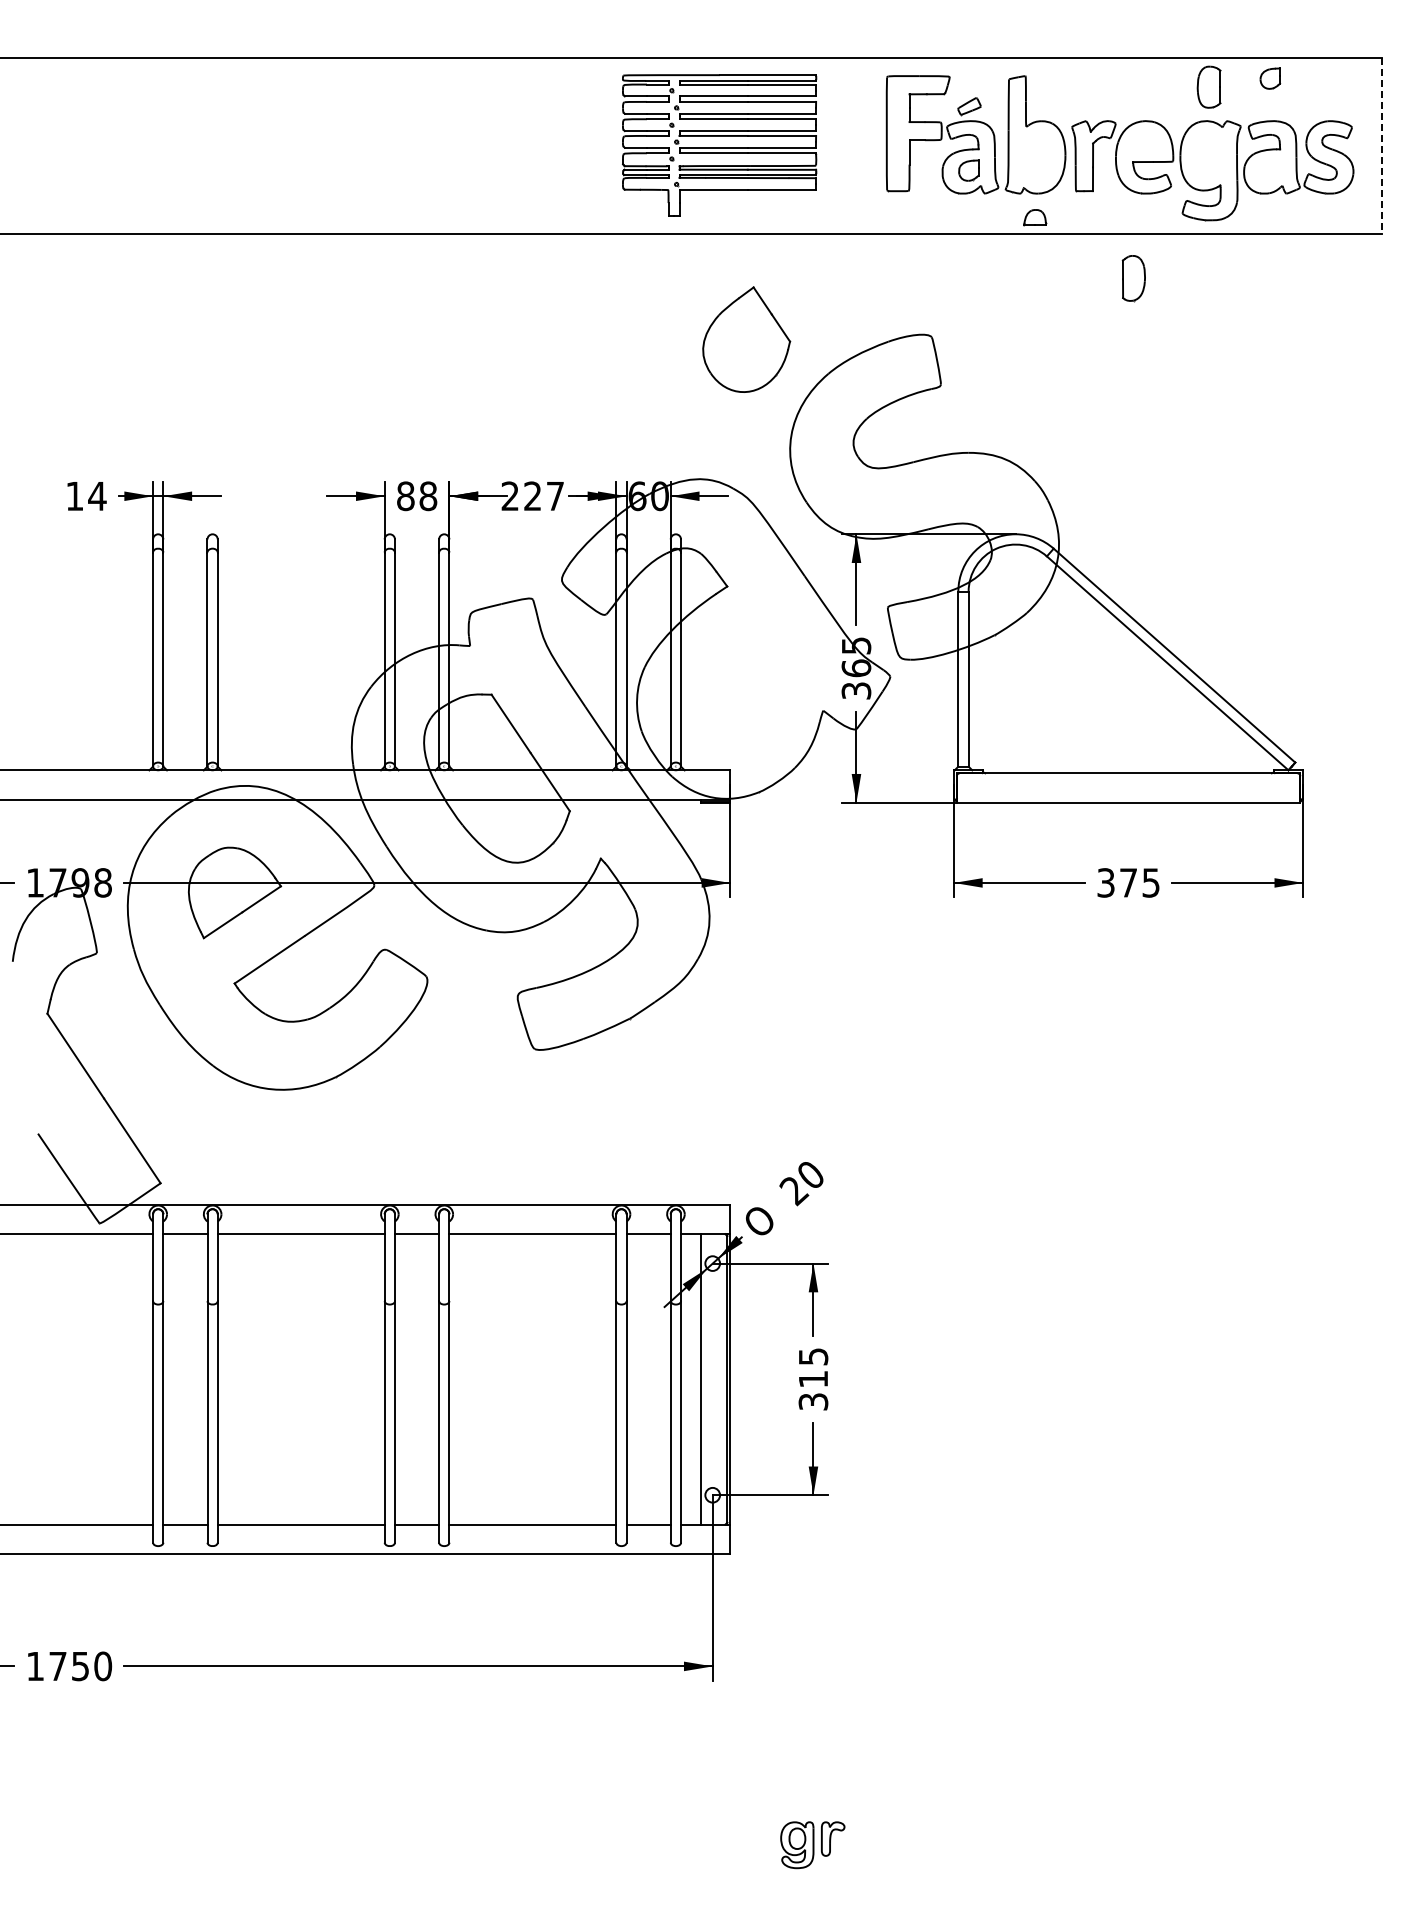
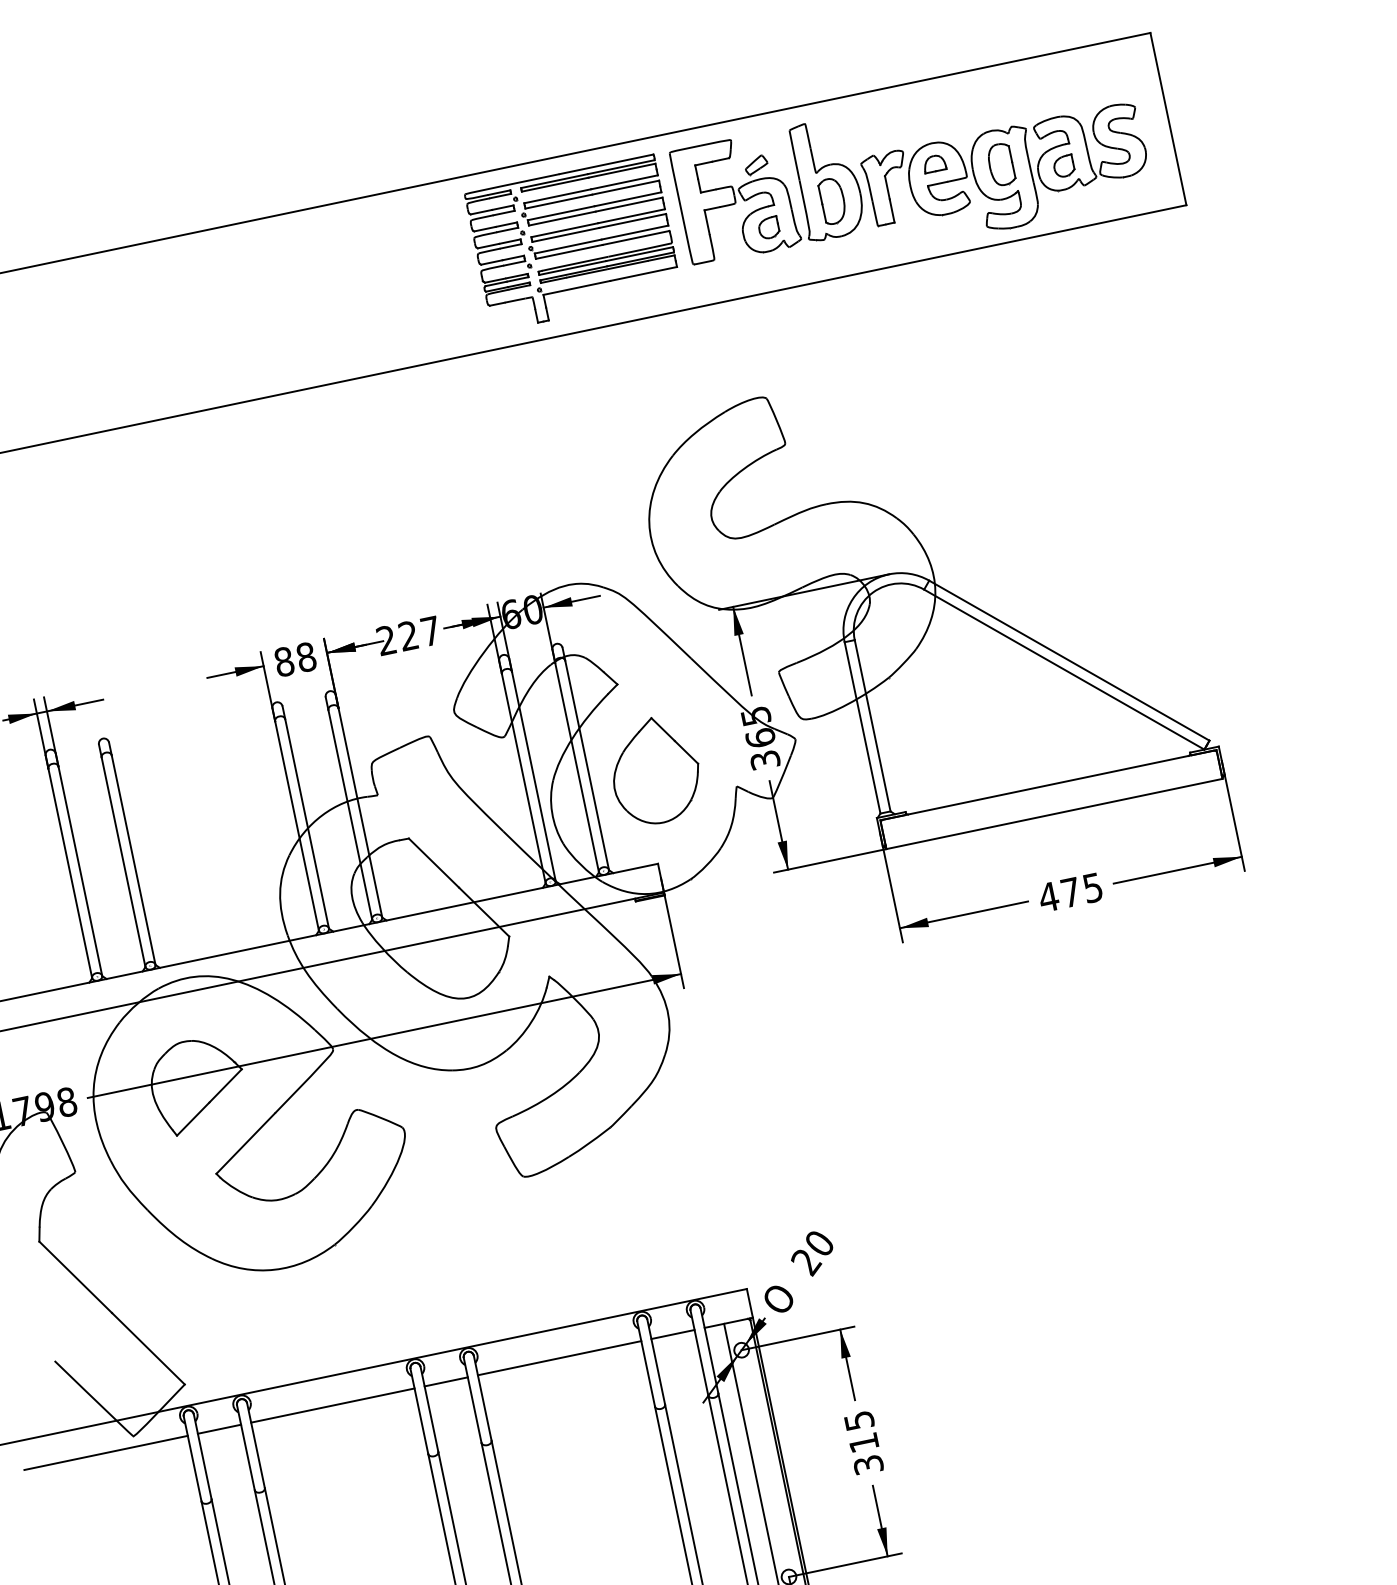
part: (1270, 78) -> (1064, 166), moved
part: (1208, 86) -> (1000, 164), moved
part: (719, 145) -> (573, 243), moved
line: (1382, 145) -> (1168, 118), dashed -> solid
part: (1035, 217) -> (934, 163), moved
part: (1133, 278) -> (832, 201), moved
part: (746, 339) -> (655, 770), moved
text: (1105, 882) -> (1048, 896), 375 -> 475

